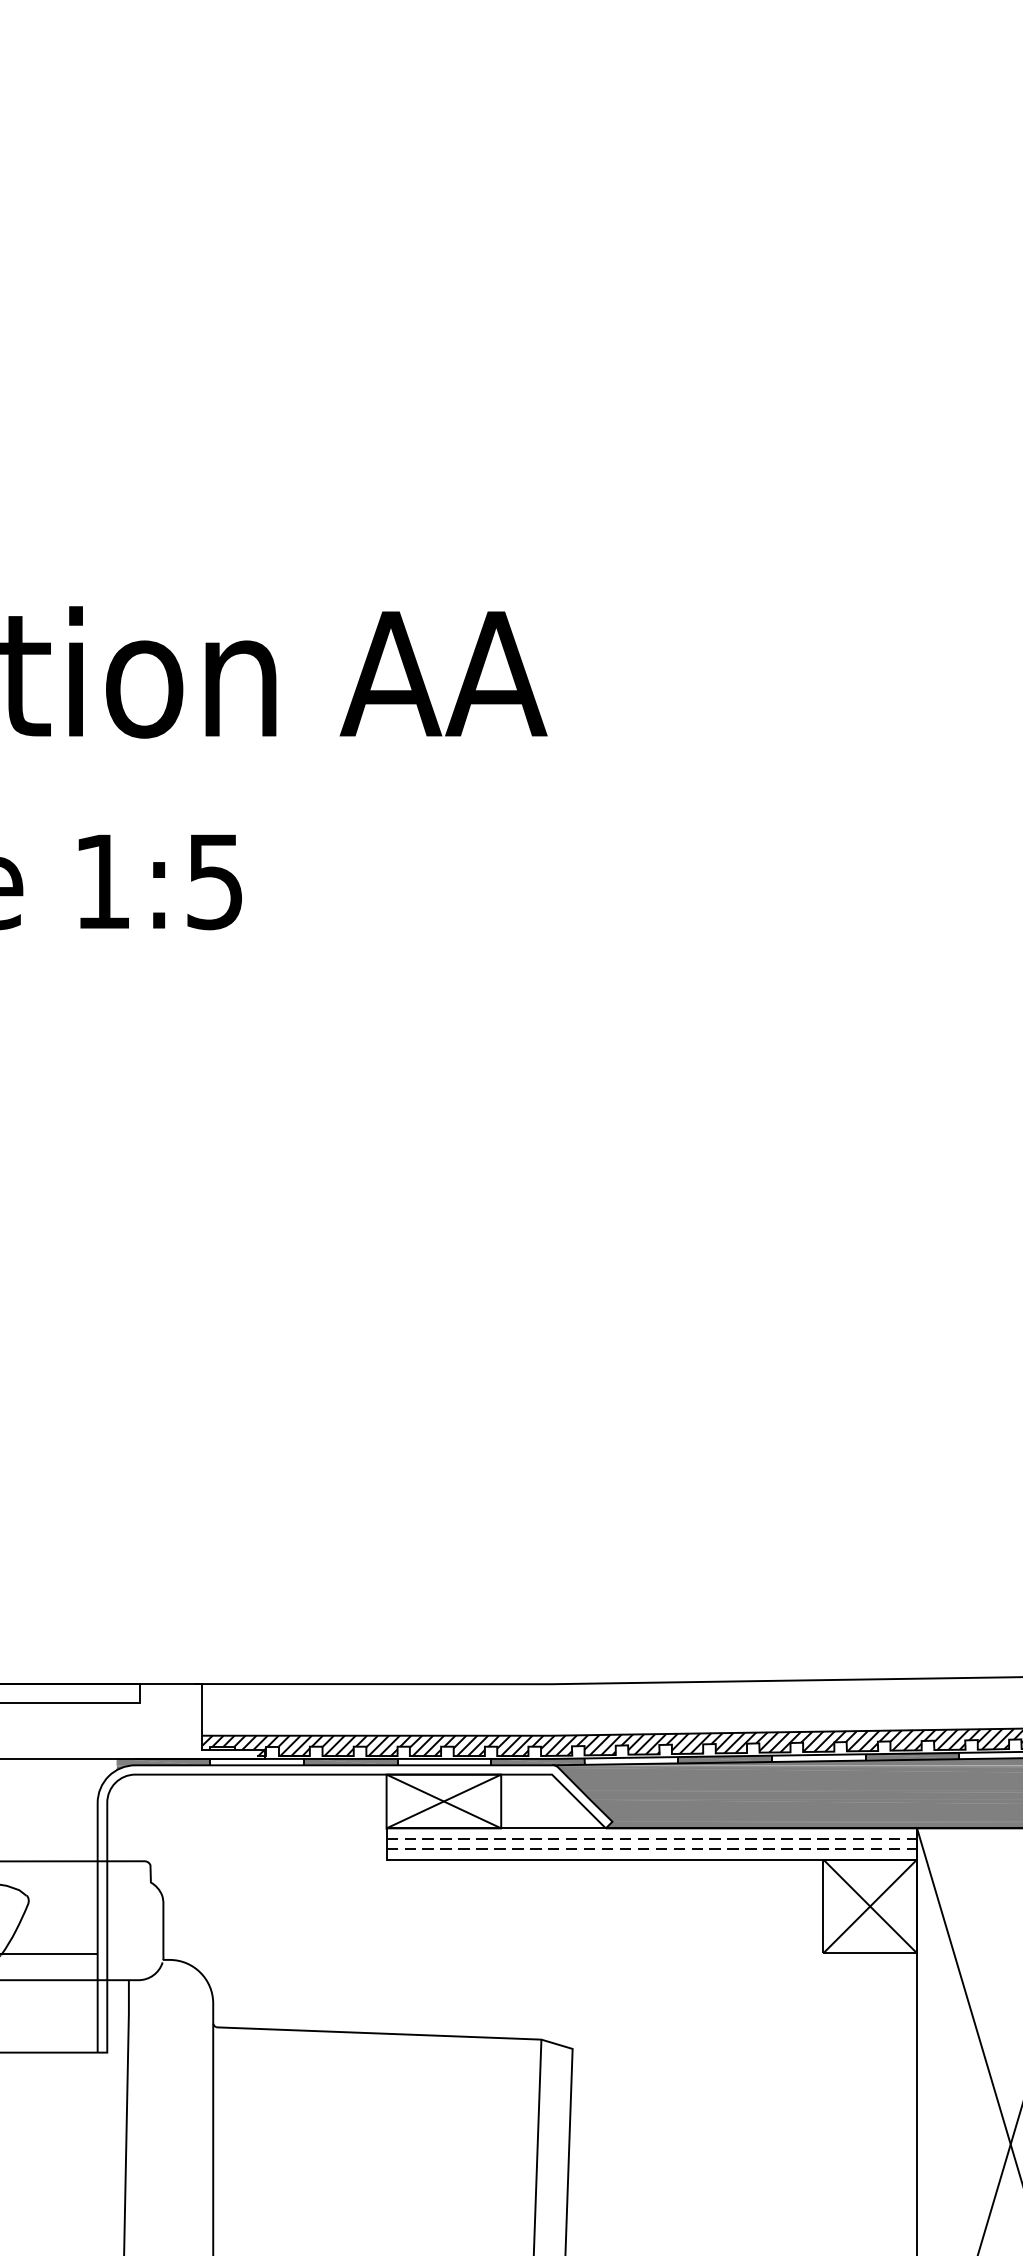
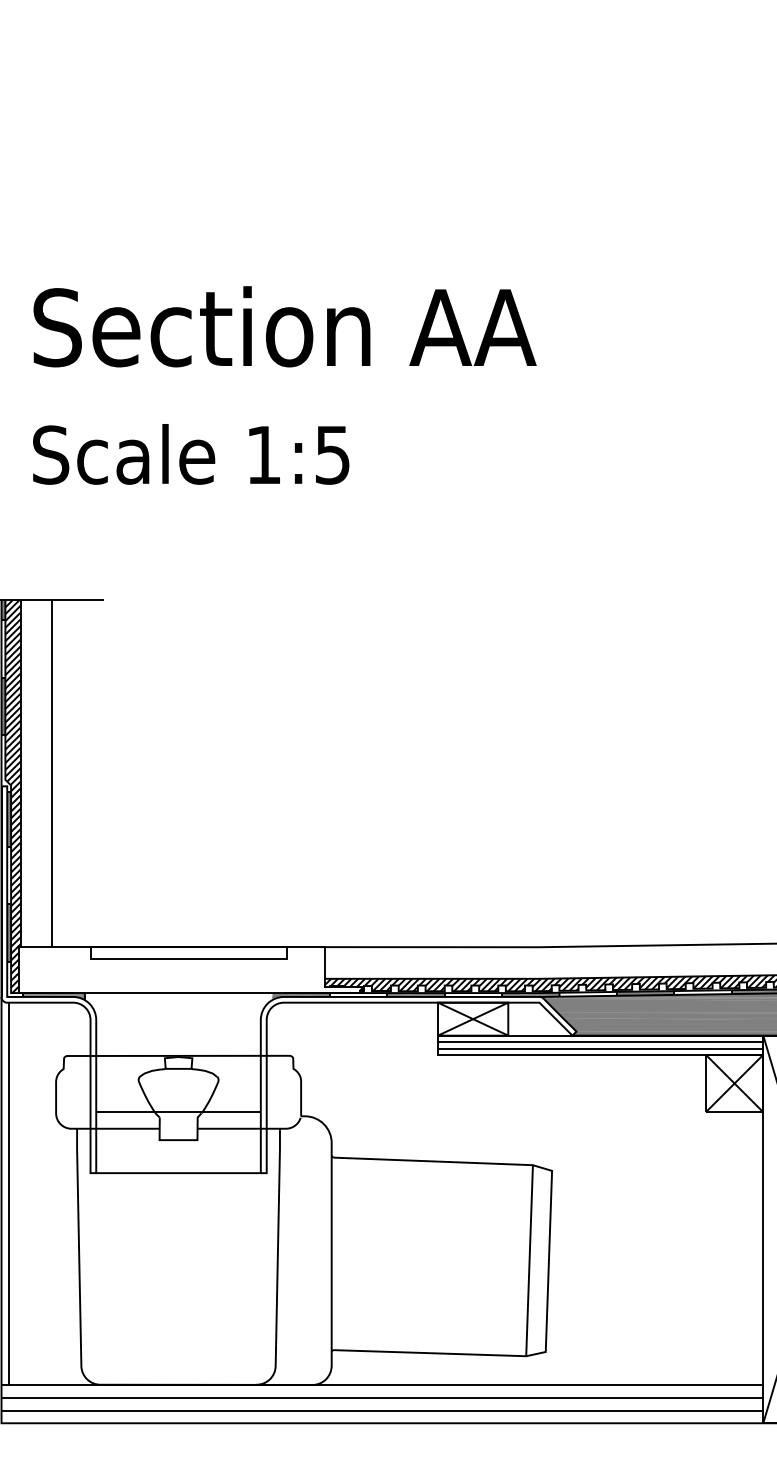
line: (651, 1837) -> (600, 1041), dashed -> solid
line: (651, 1849) -> (600, 1048), dashed -> solid

